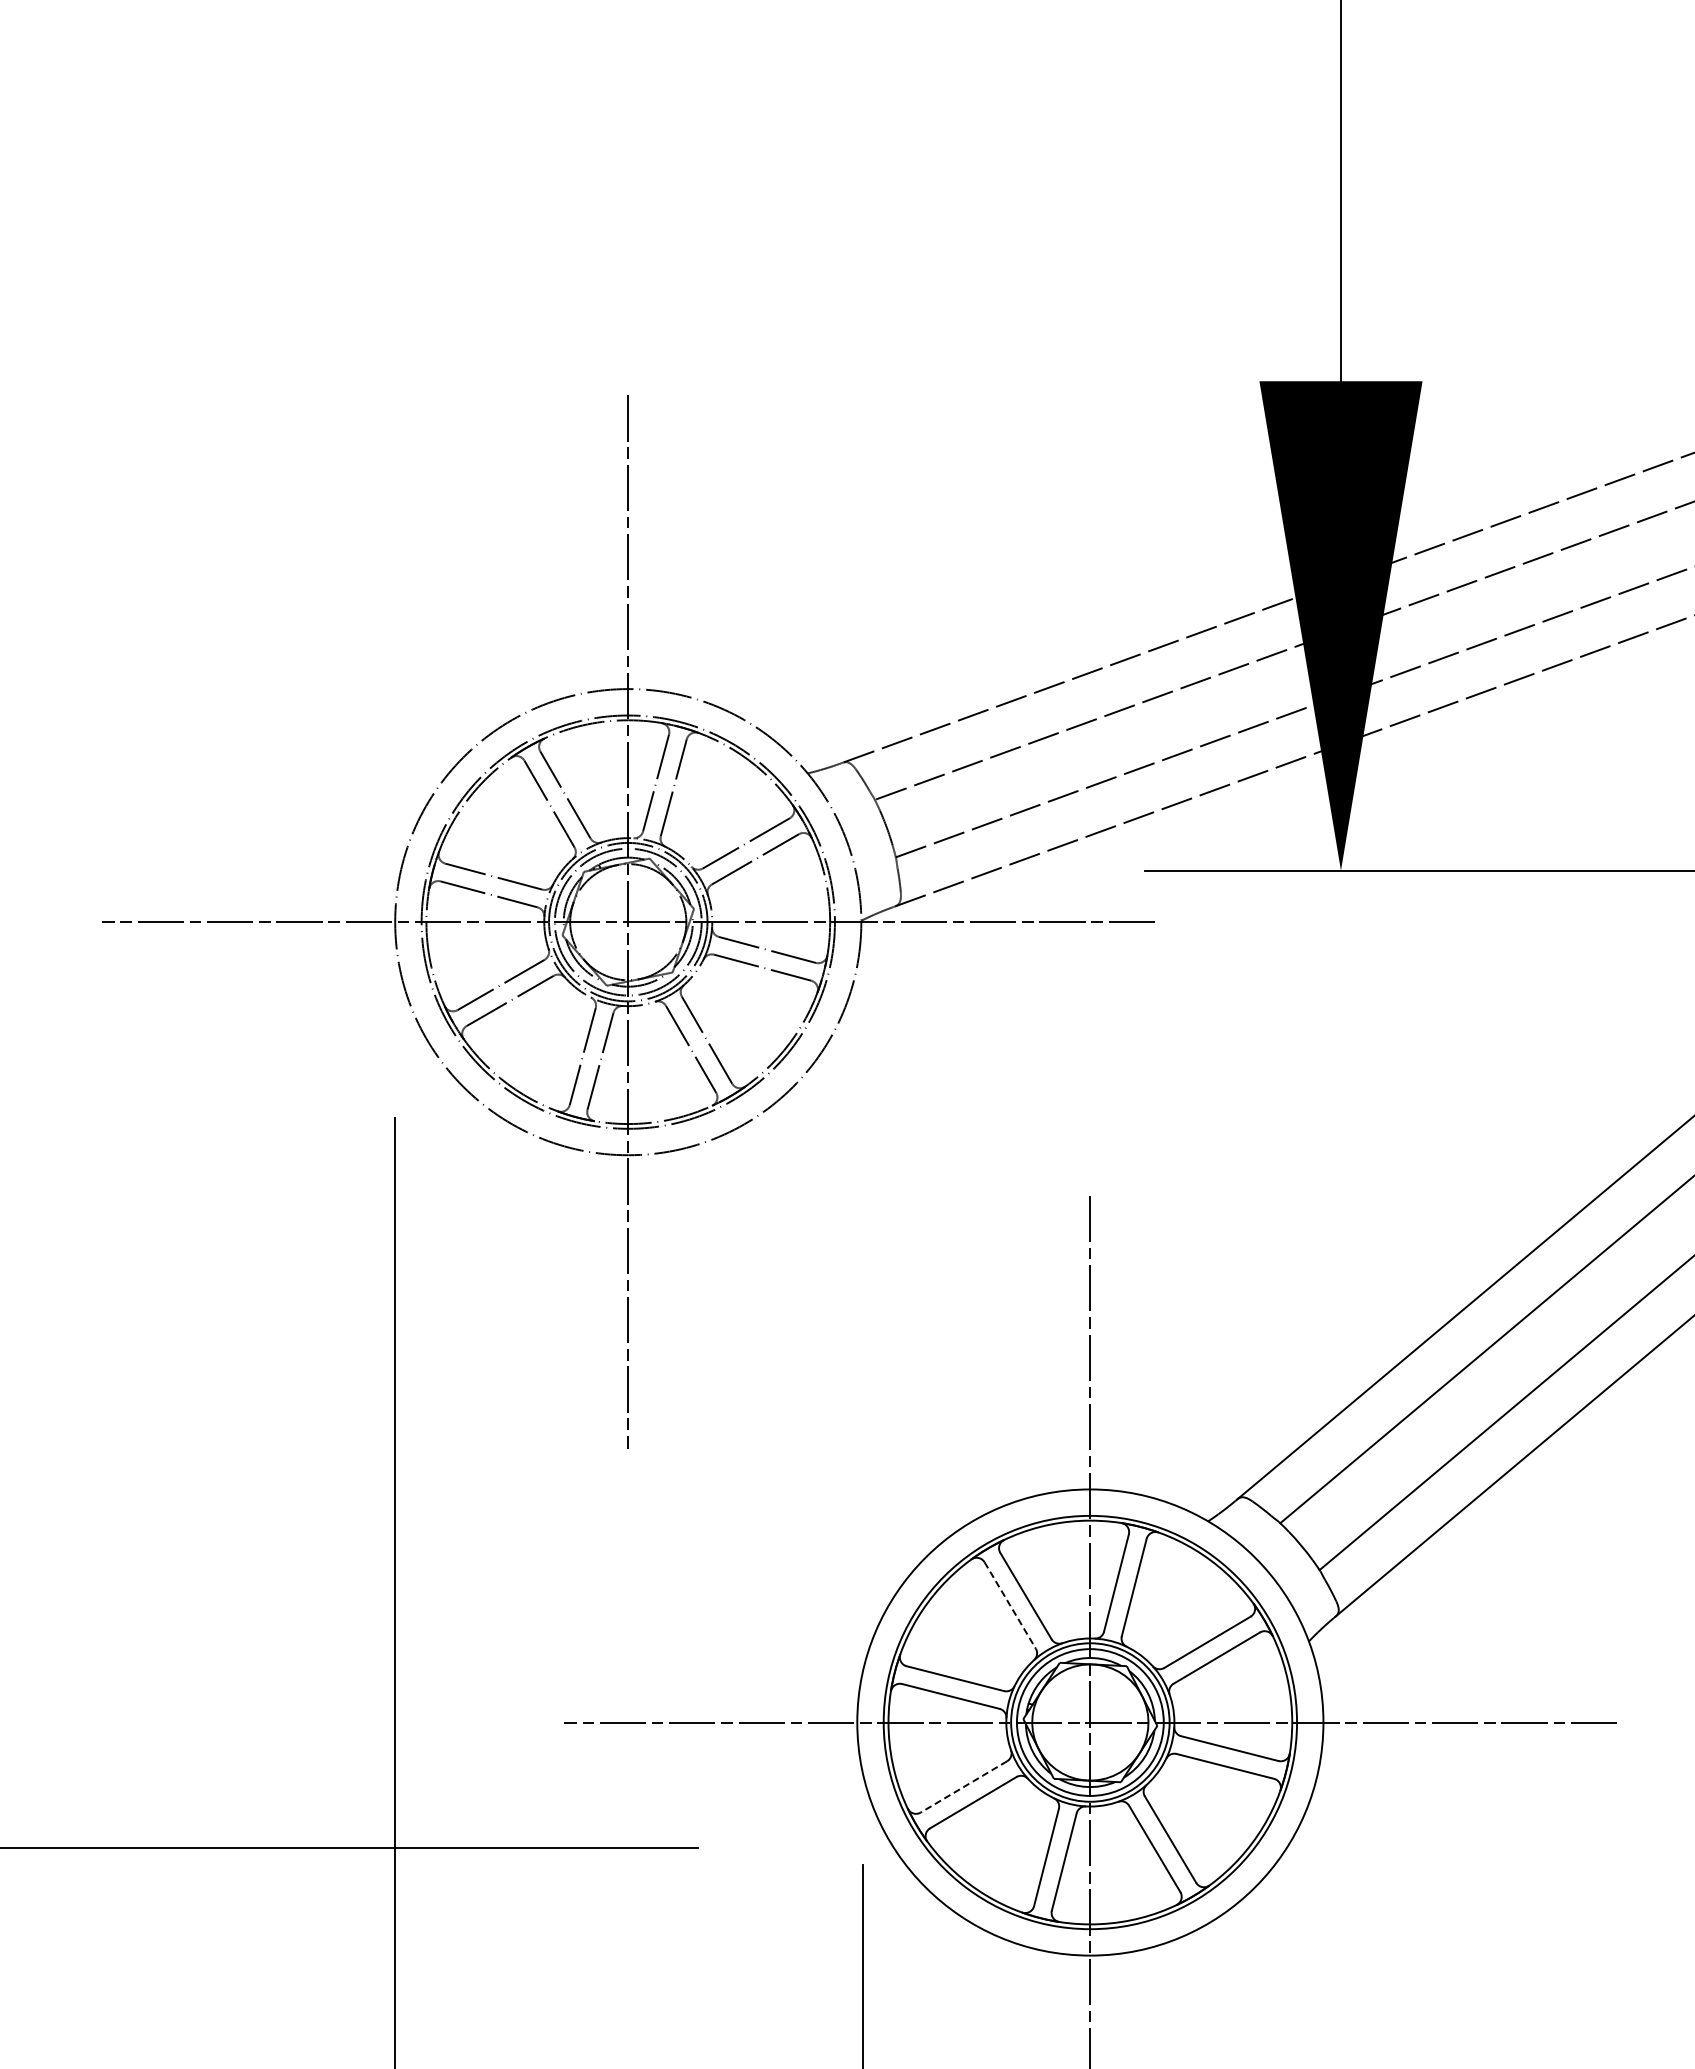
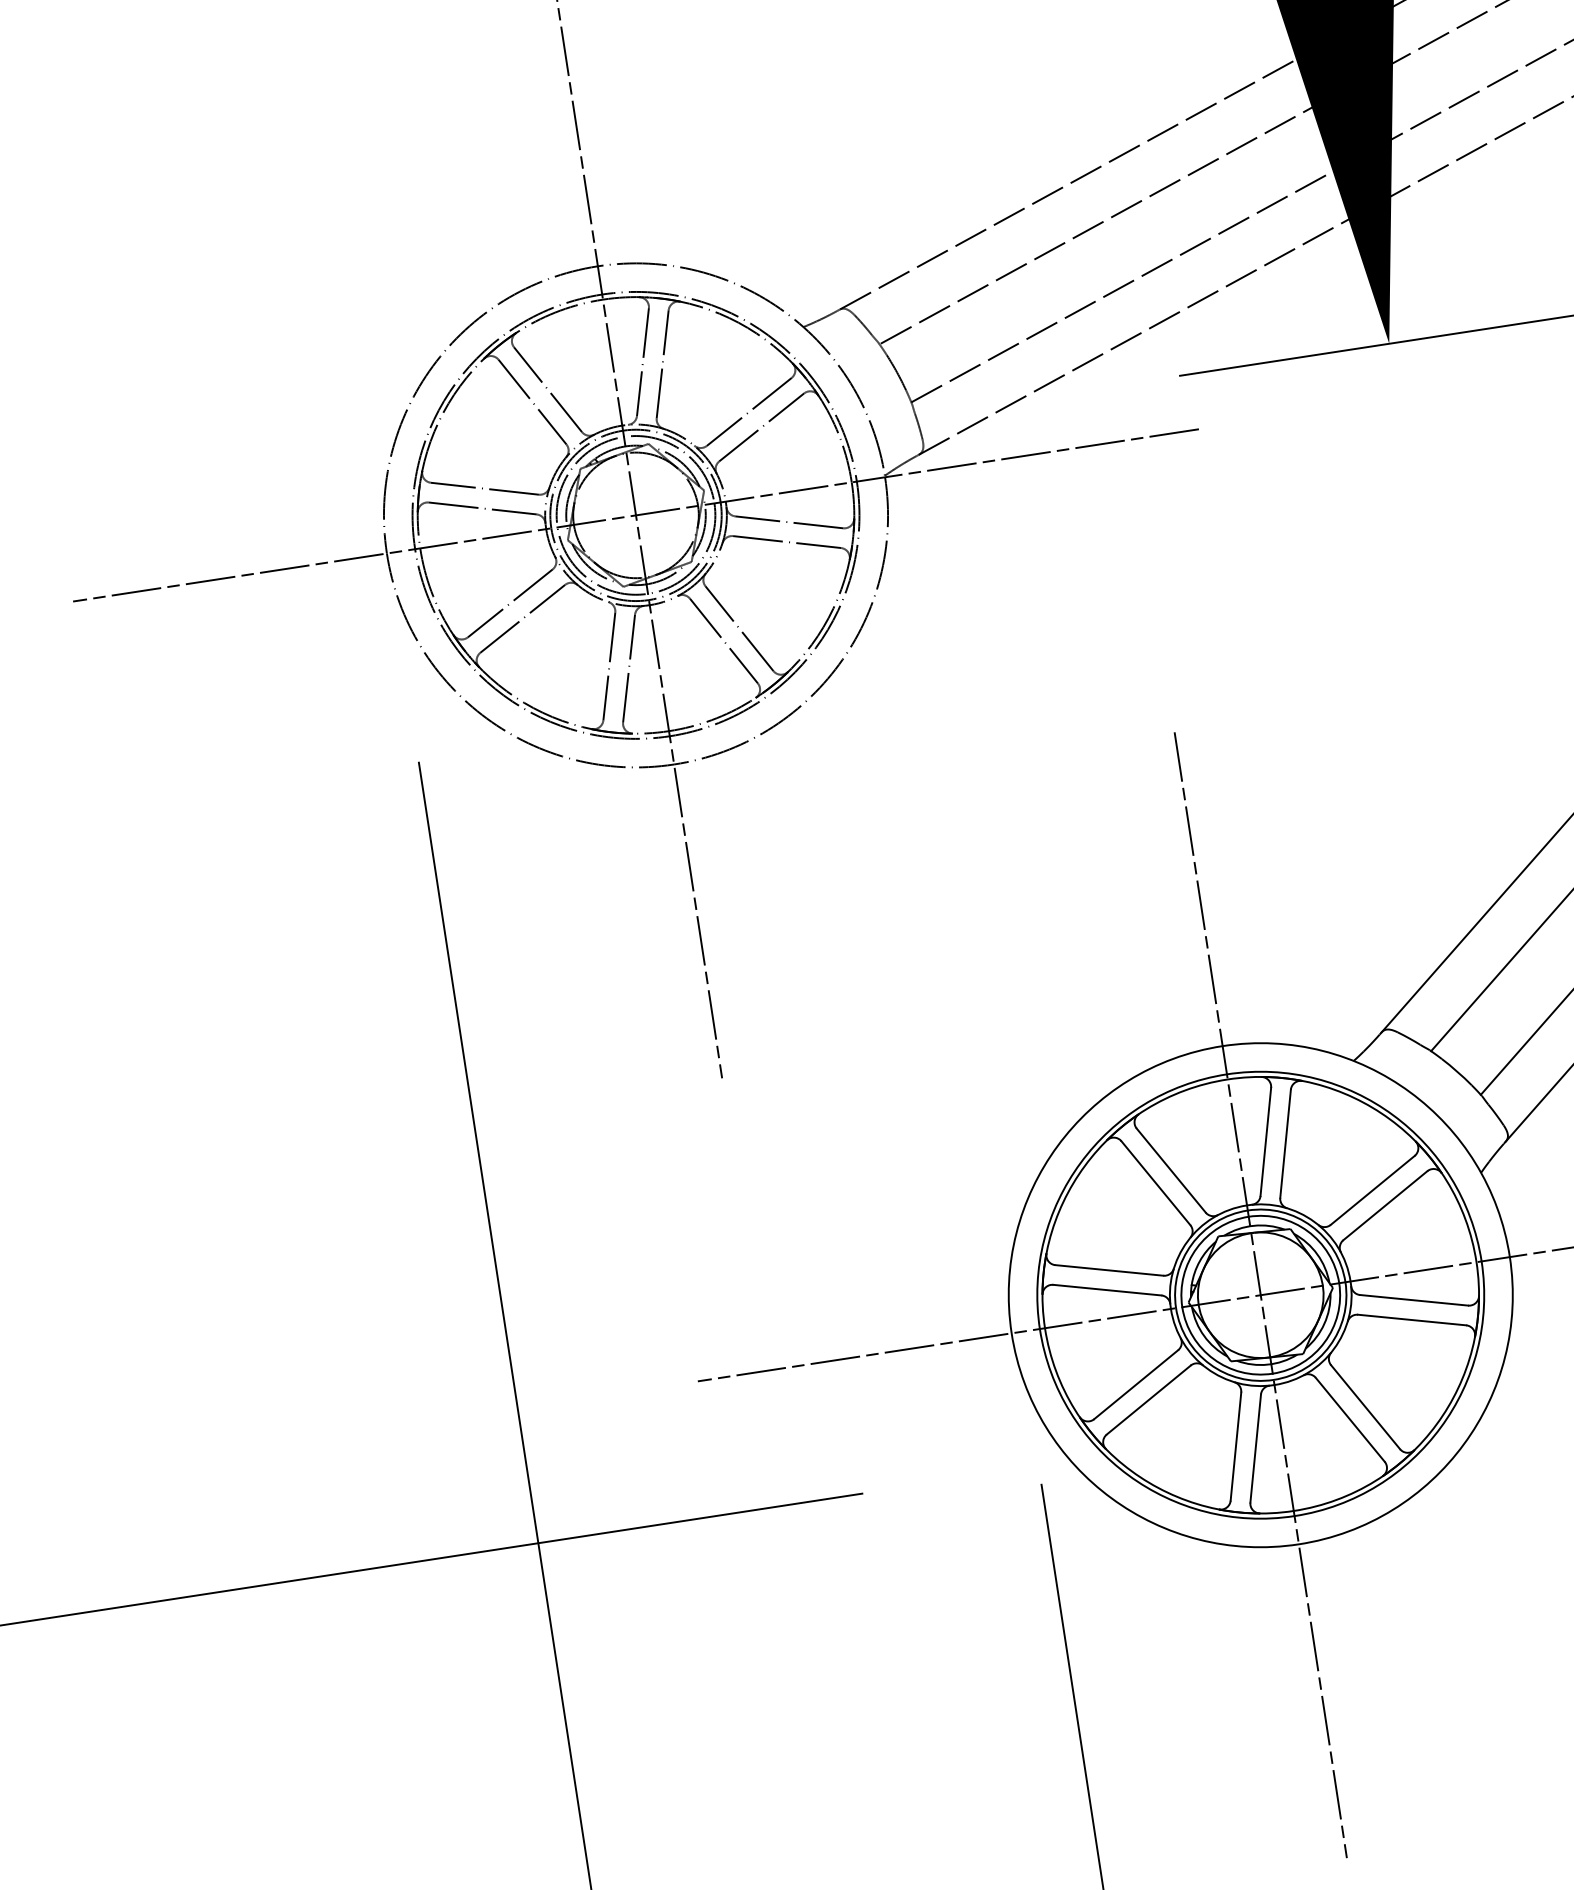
line: (1010, 1605) -> (1156, 1183), dashed -> solid
line: (963, 1787) -> (1135, 1385), dashed -> solid

